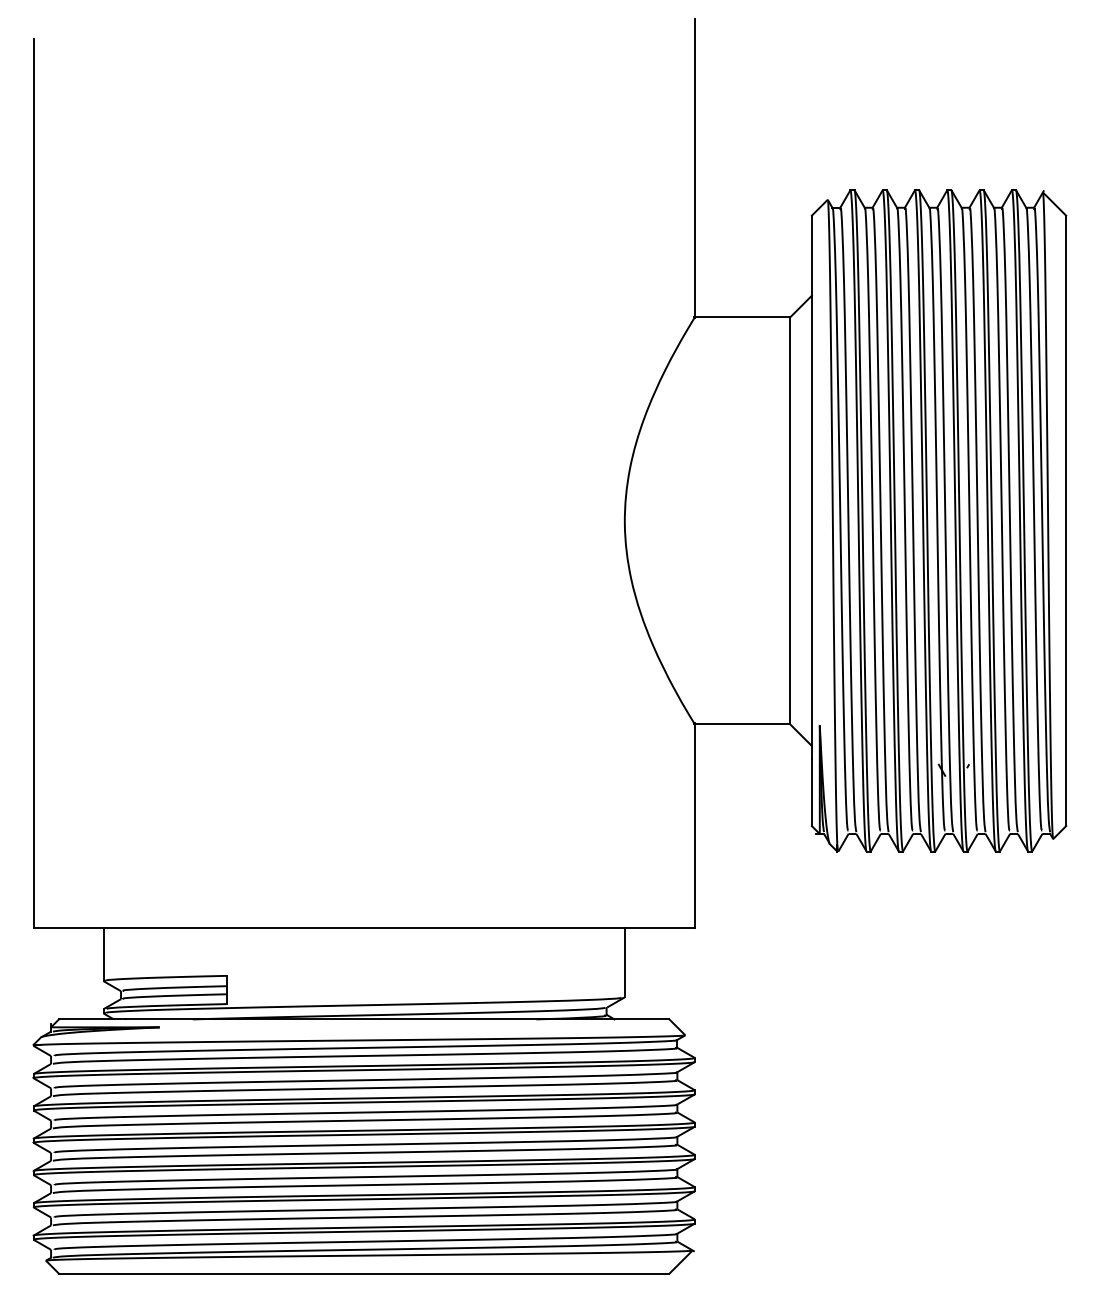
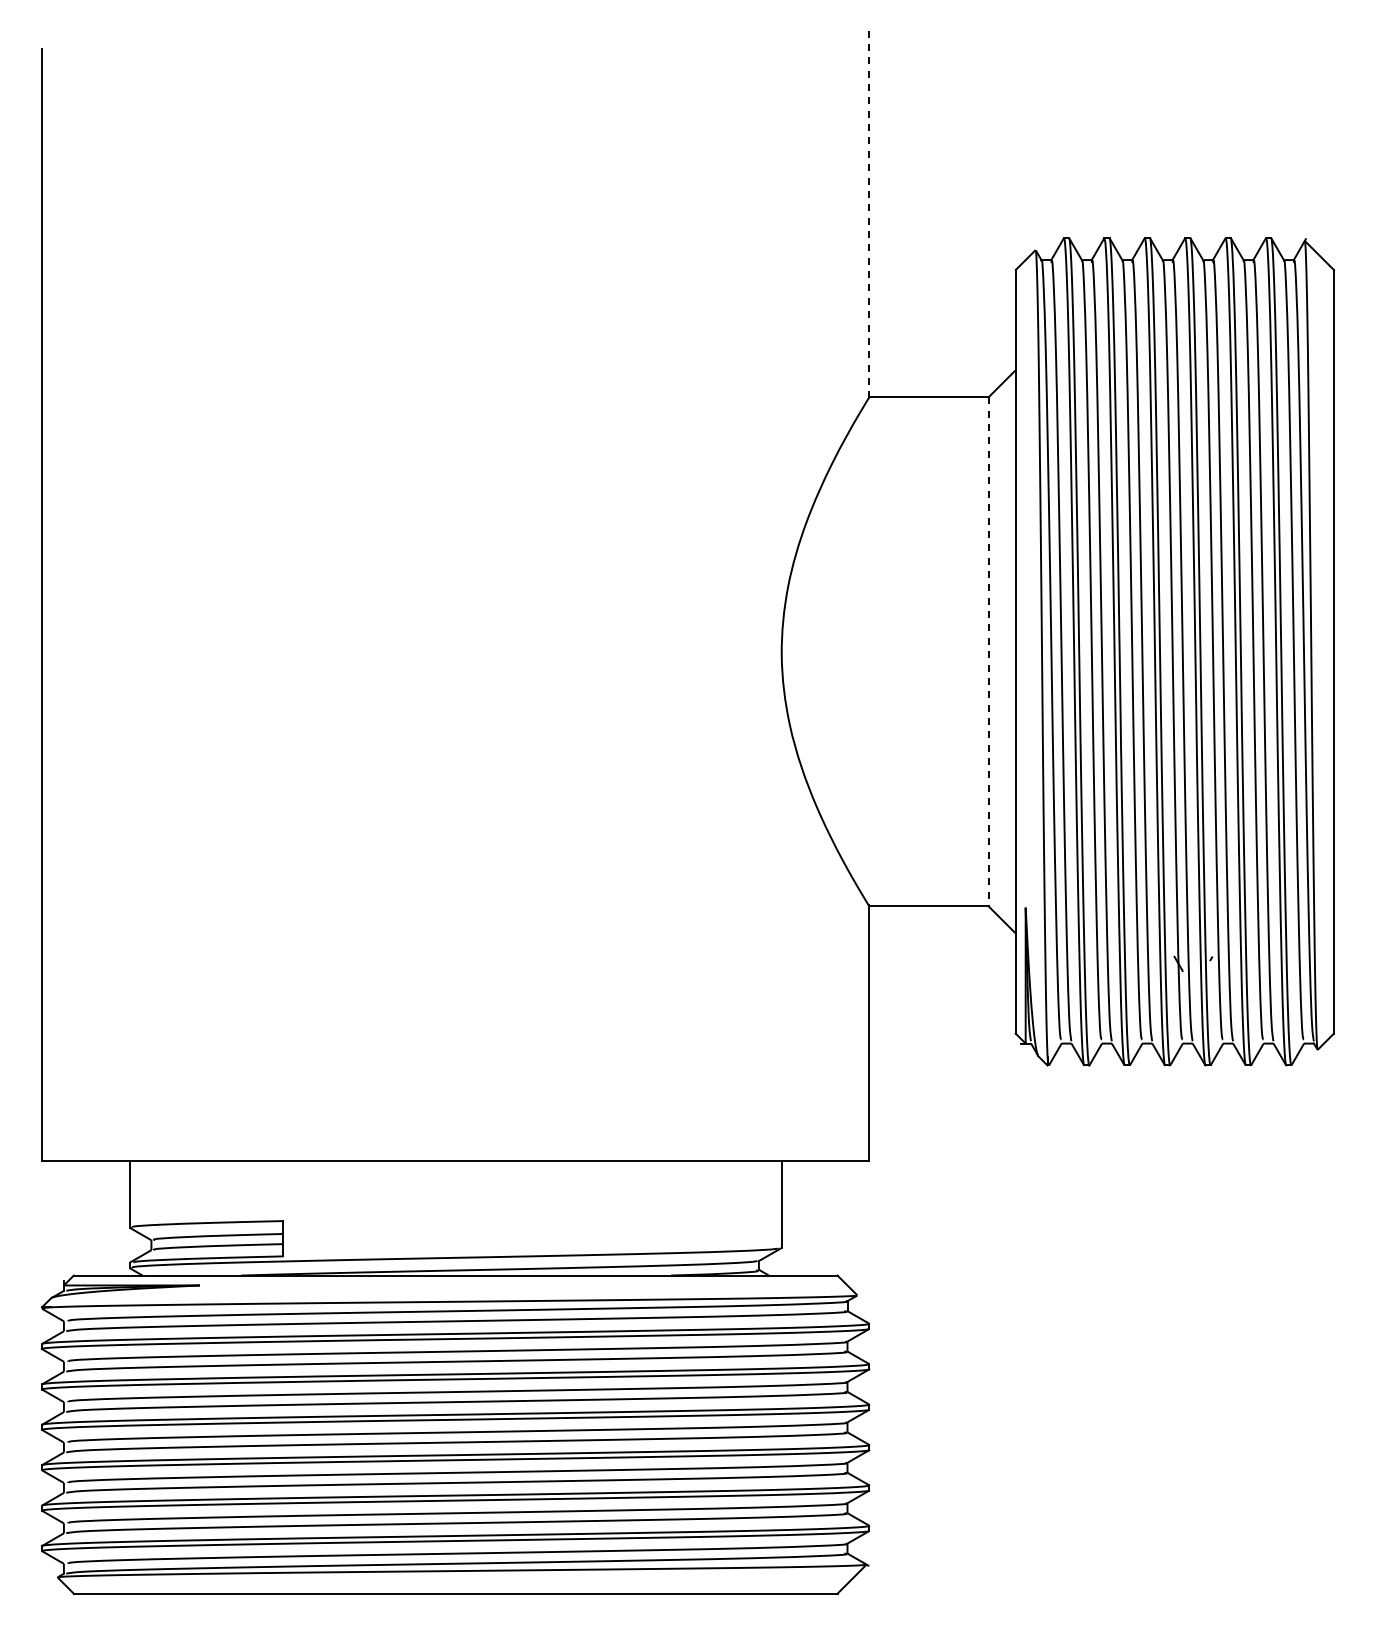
line: (694, 168) -> (869, 210), solid -> dashed
line: (790, 520) -> (988, 651), solid -> dashed

